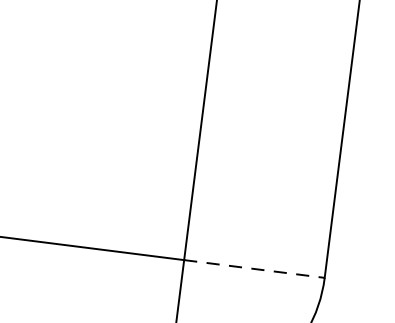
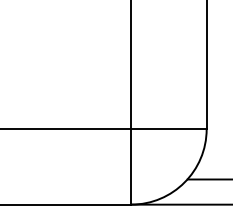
line: (253, 269) -> (168, 129), dashed -> solid

